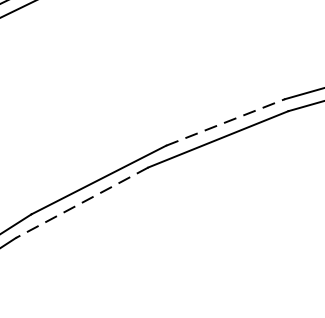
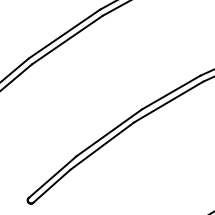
line: (226, 122) -> (171, 92), dashed -> solid
line: (82, 203) -> (102, 146), dashed -> solid

